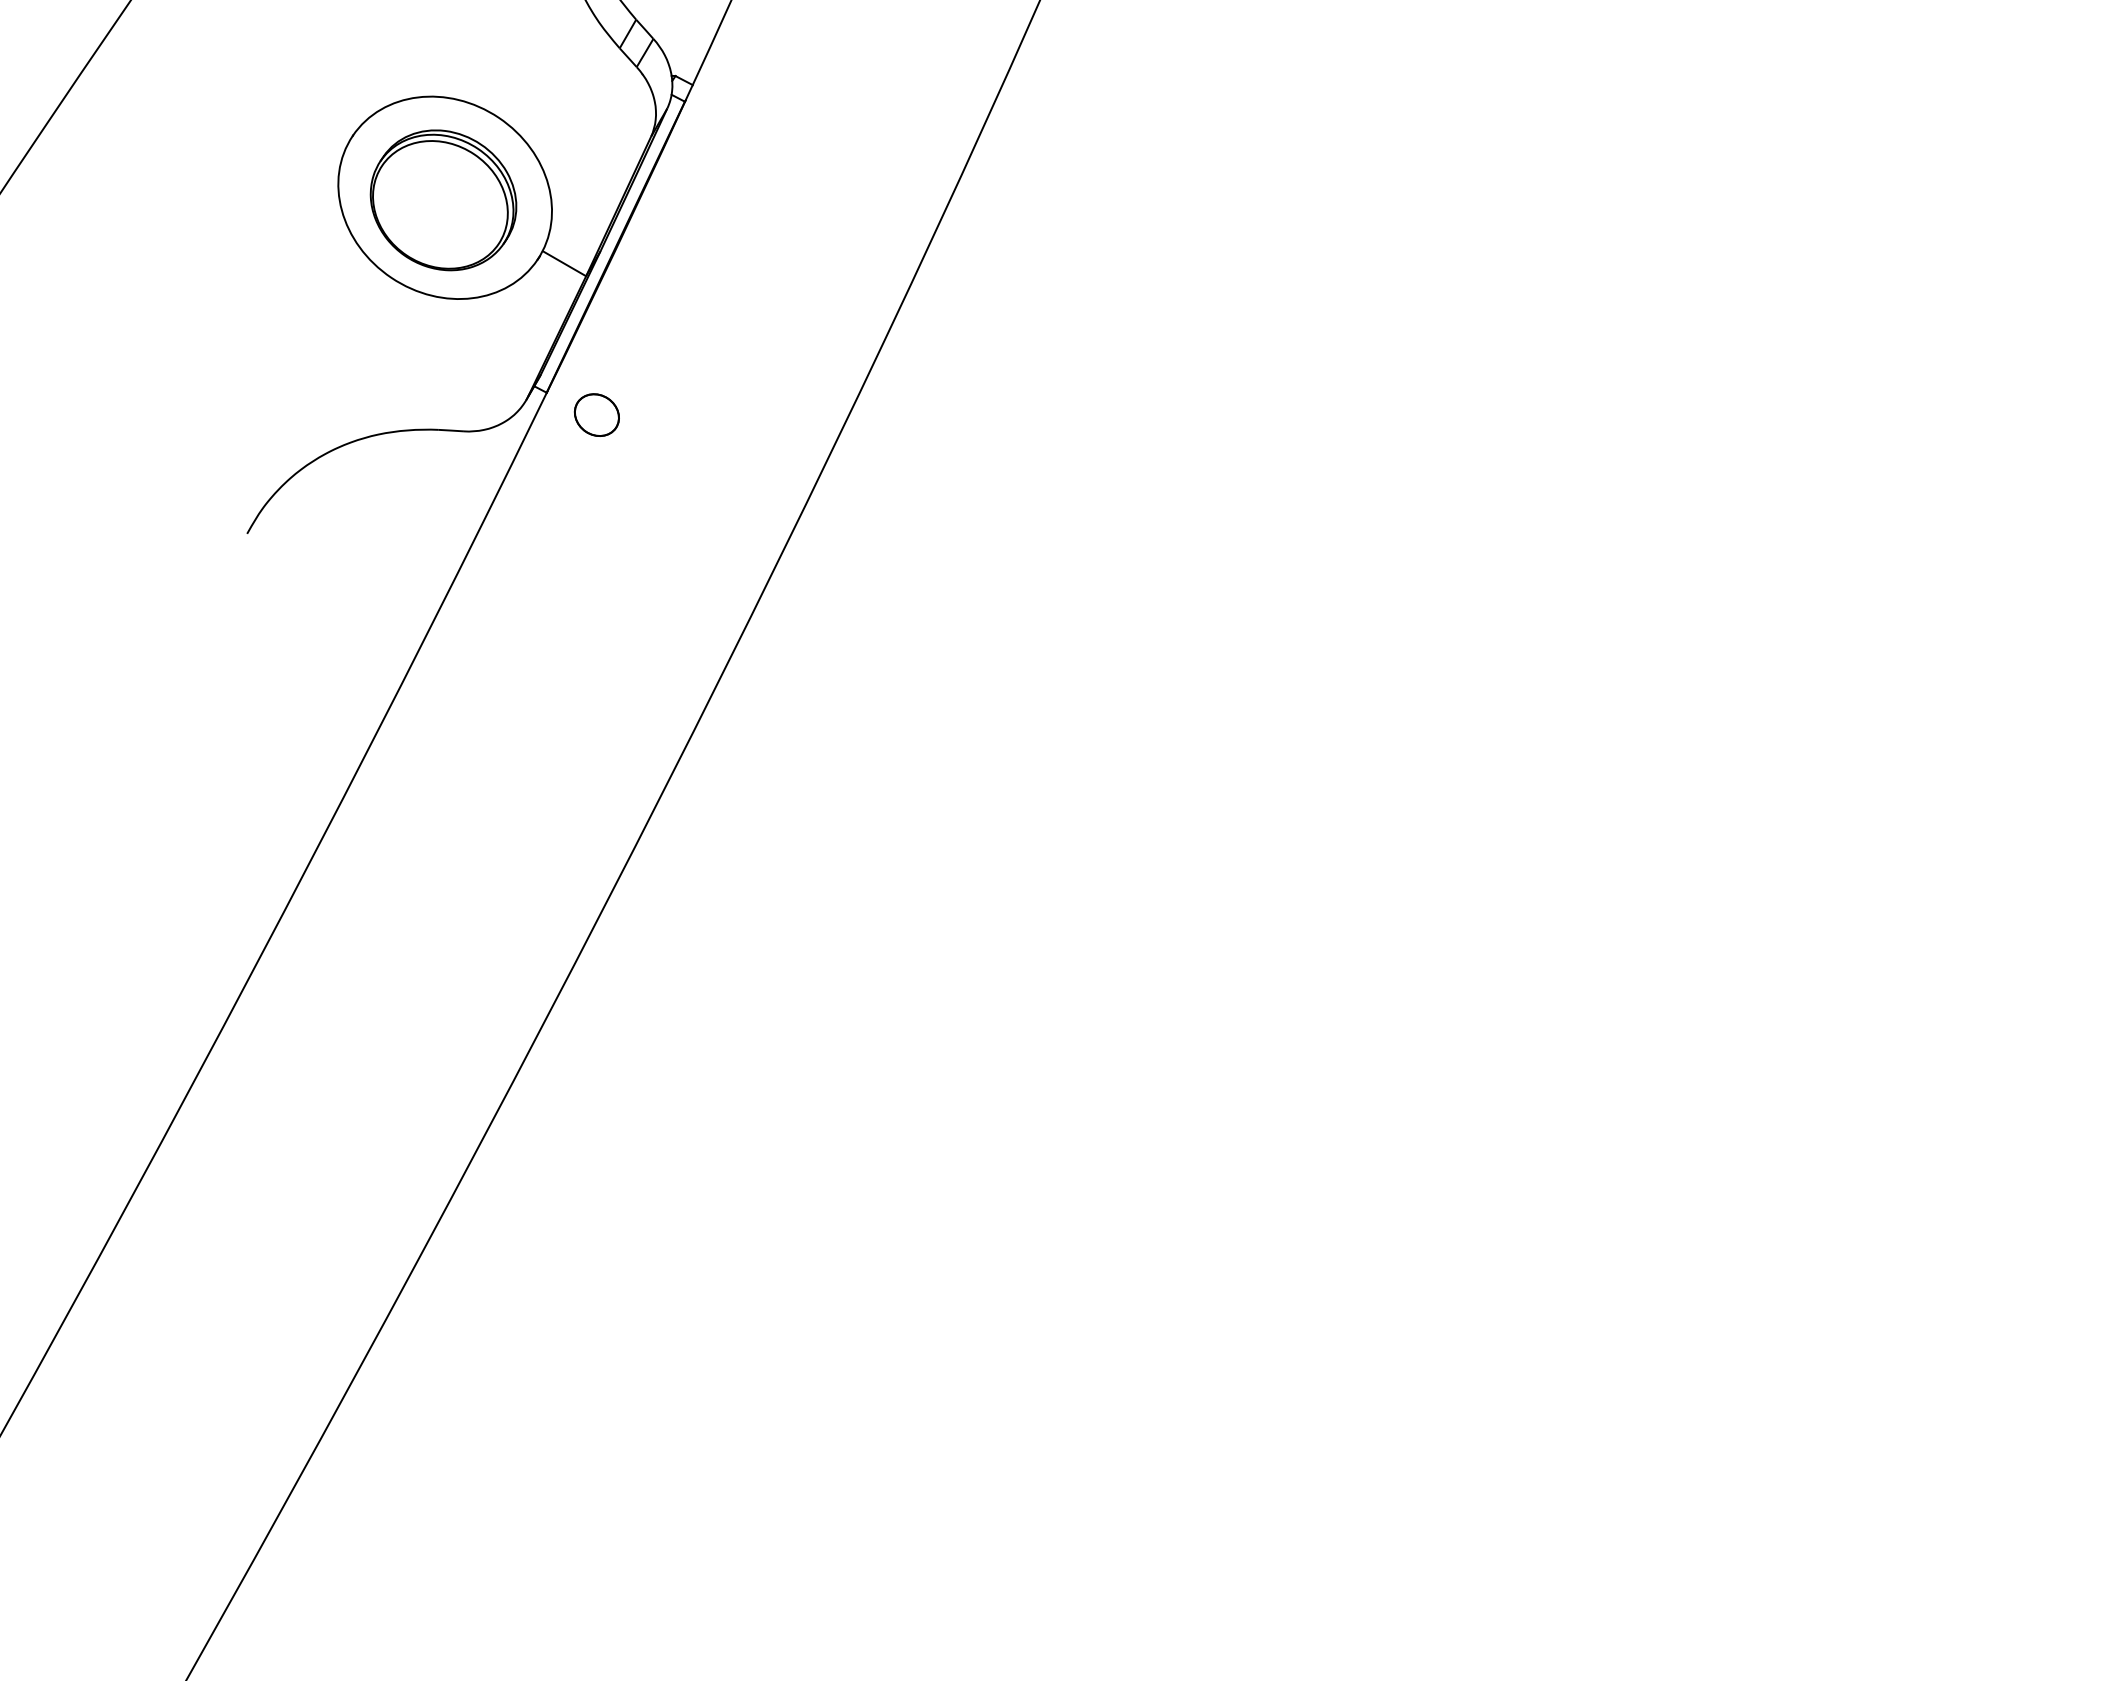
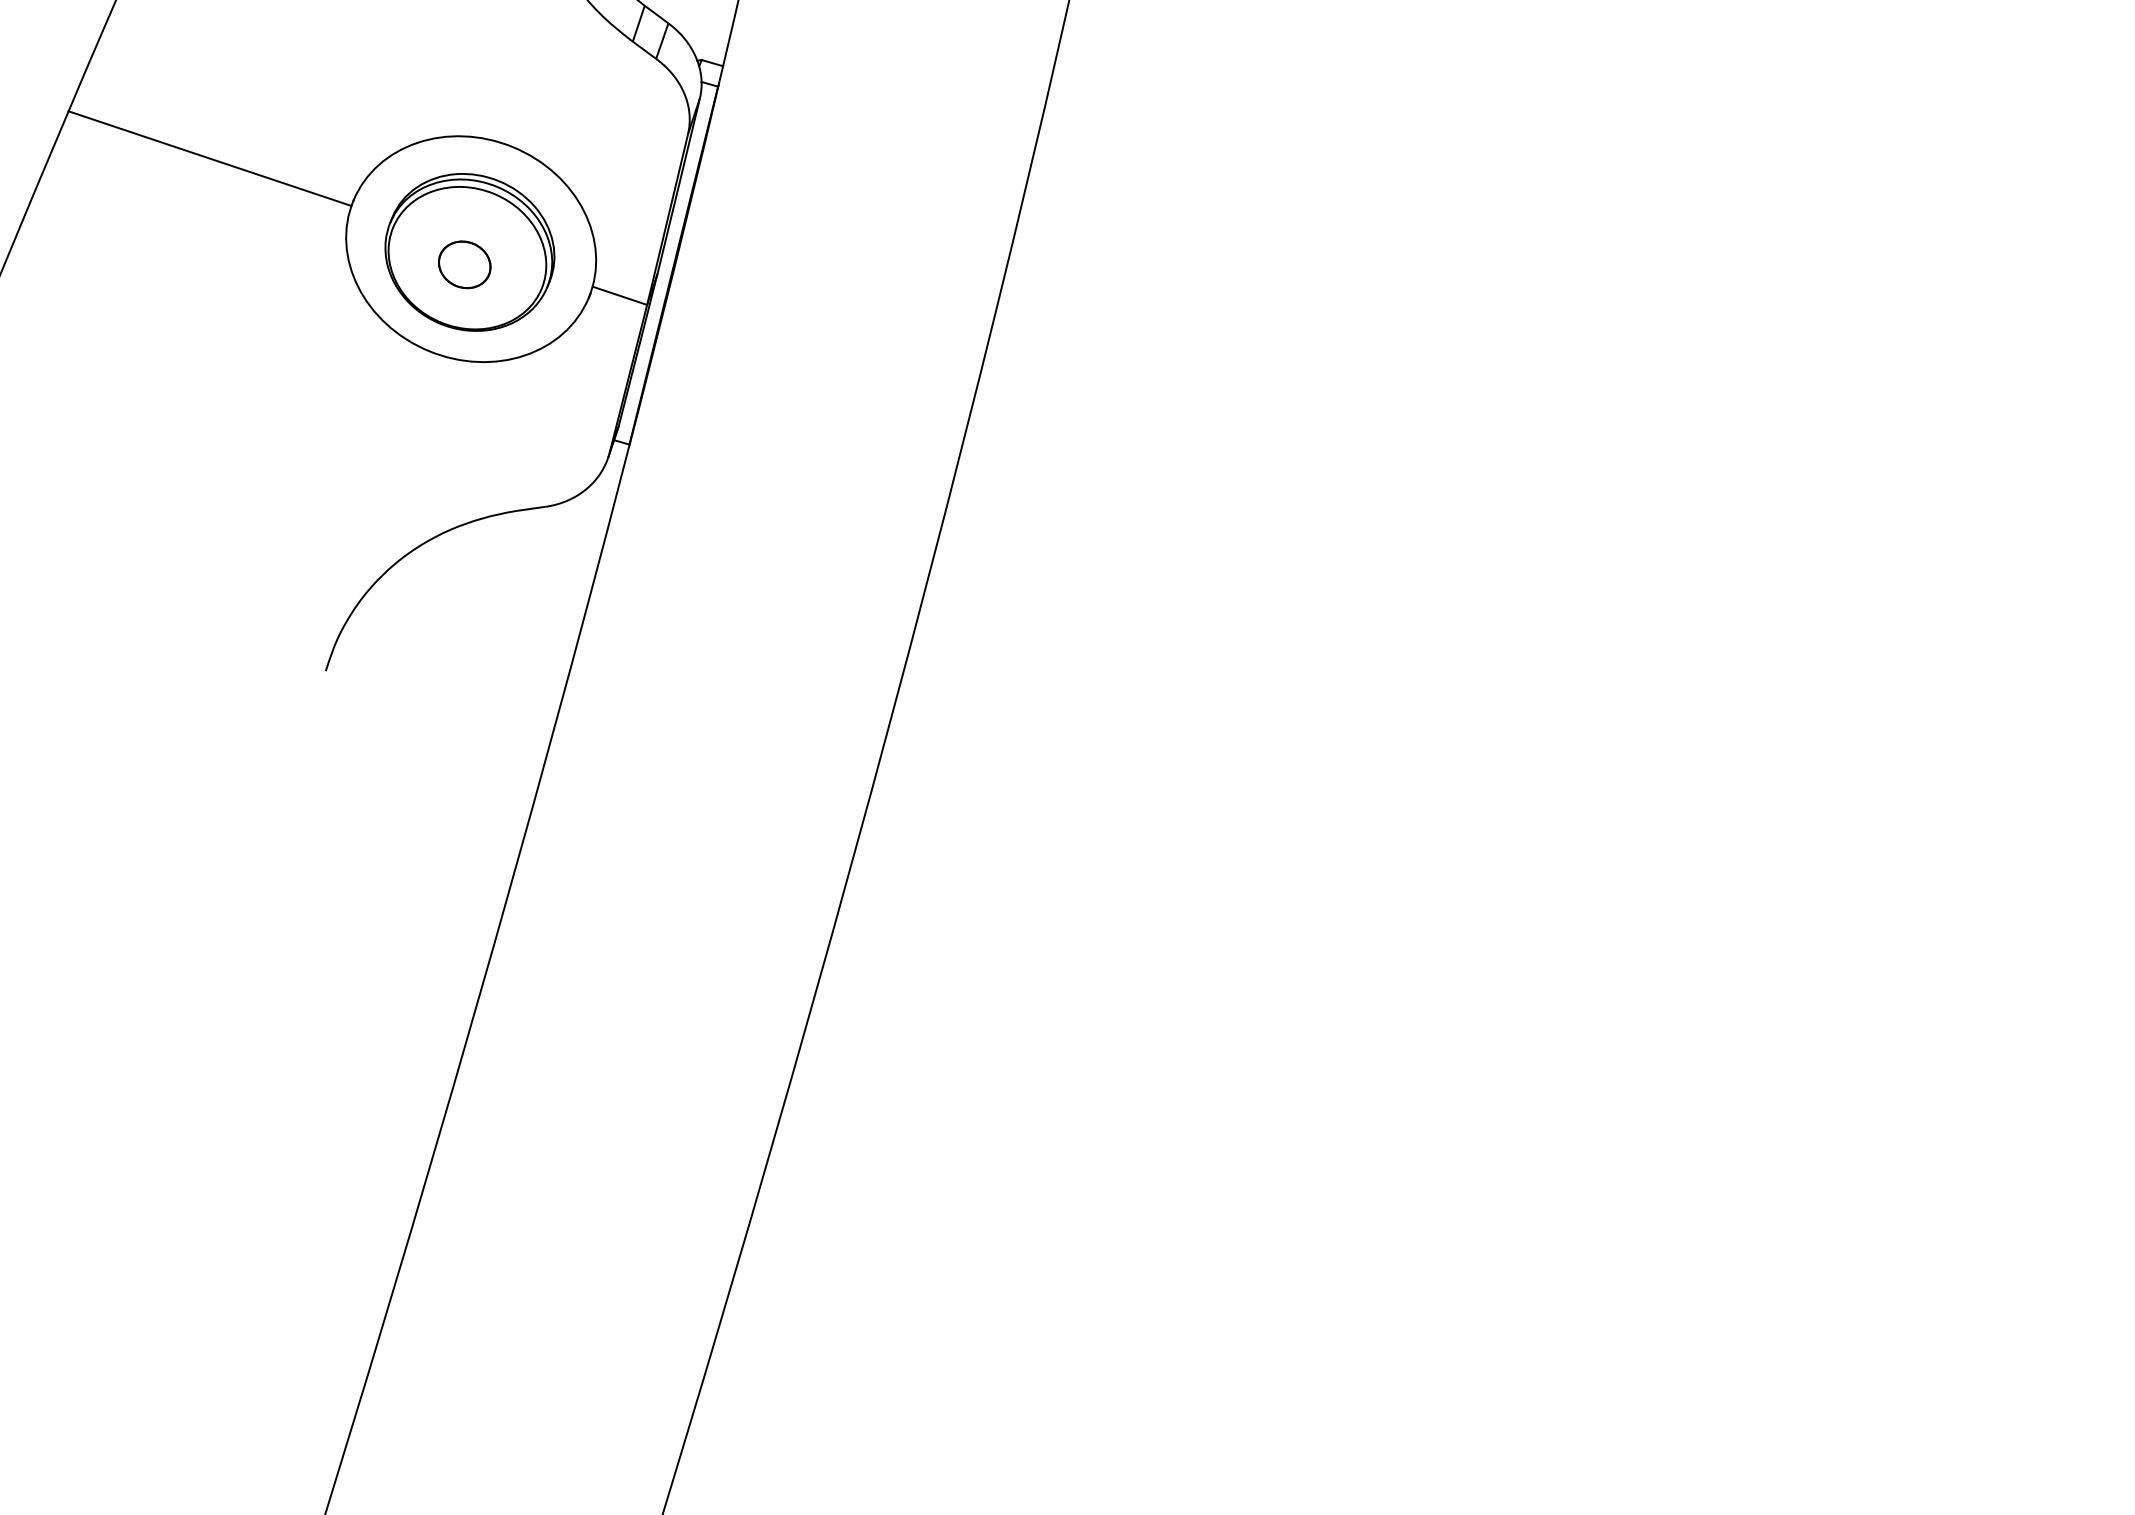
line: (237, 74) -> (210, 158), added
part: (596, 414) -> (464, 264), moved

